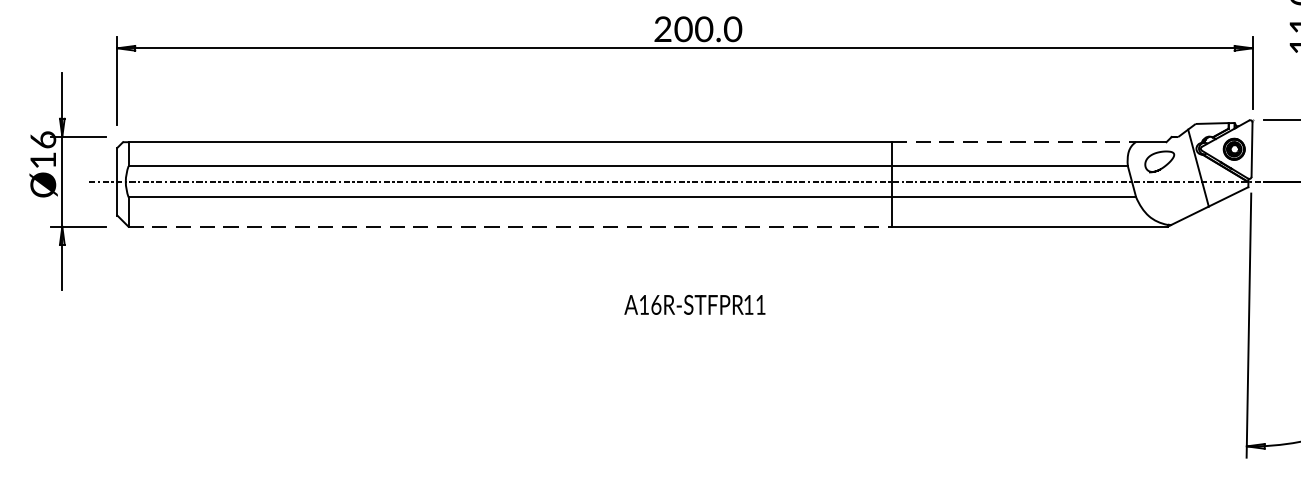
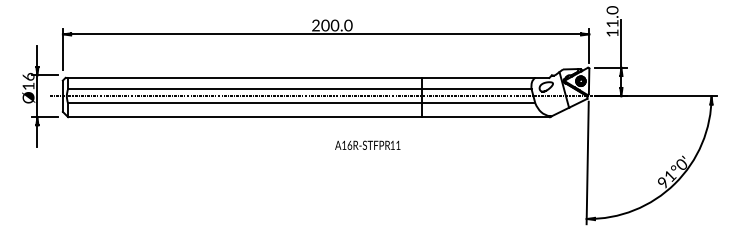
line: (1013, 141) -> (478, 77), dashed -> solid
line: (511, 227) -> (245, 117), dashed -> solid
text: (694, 303) -> (367, 144), moved

